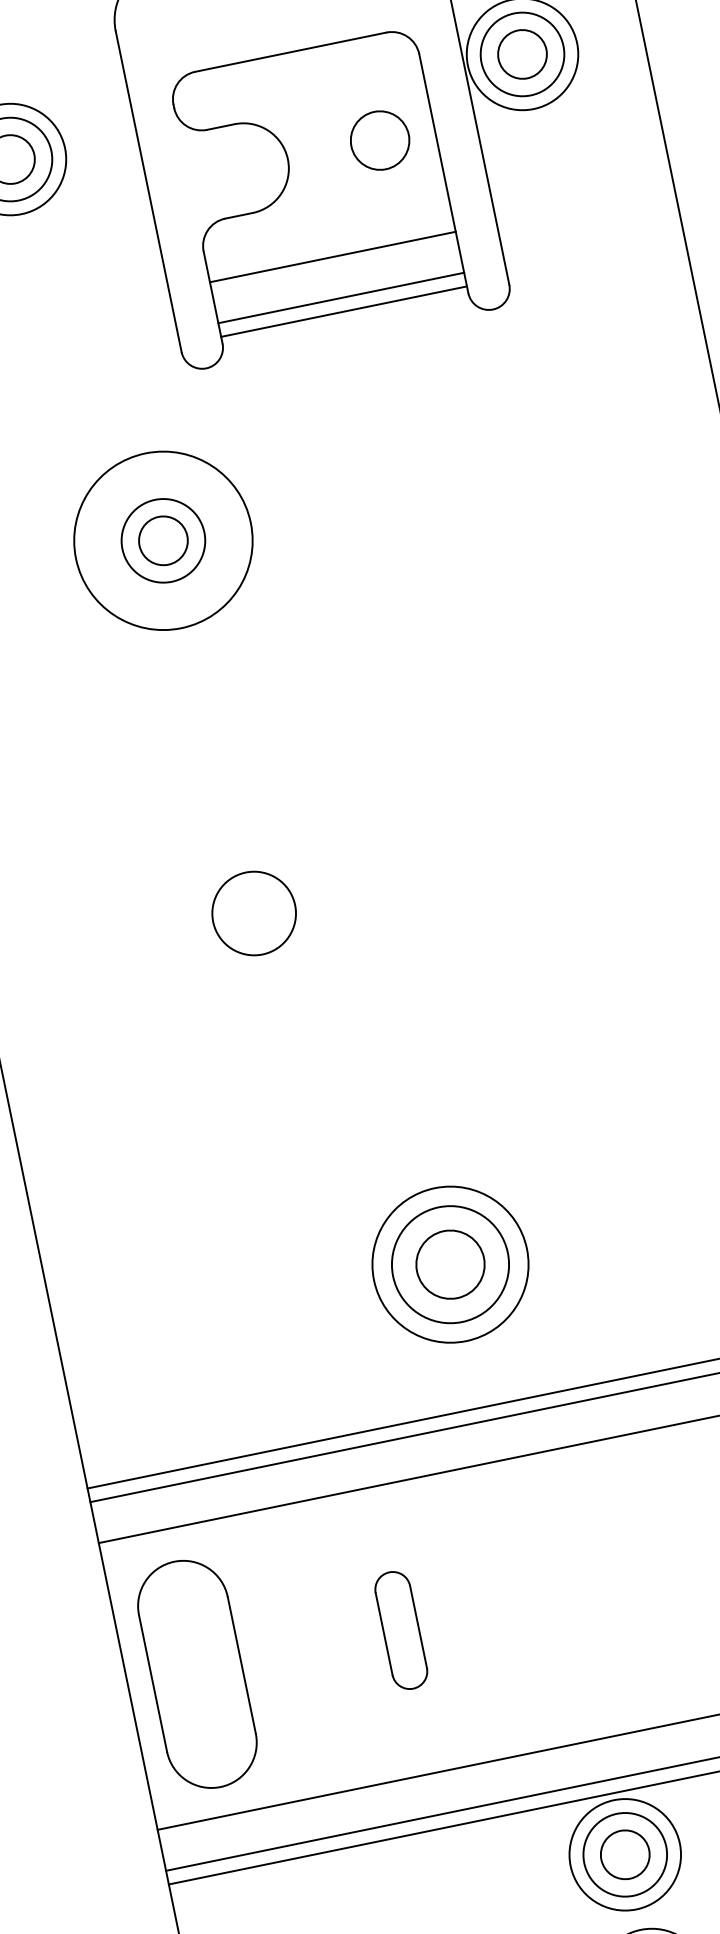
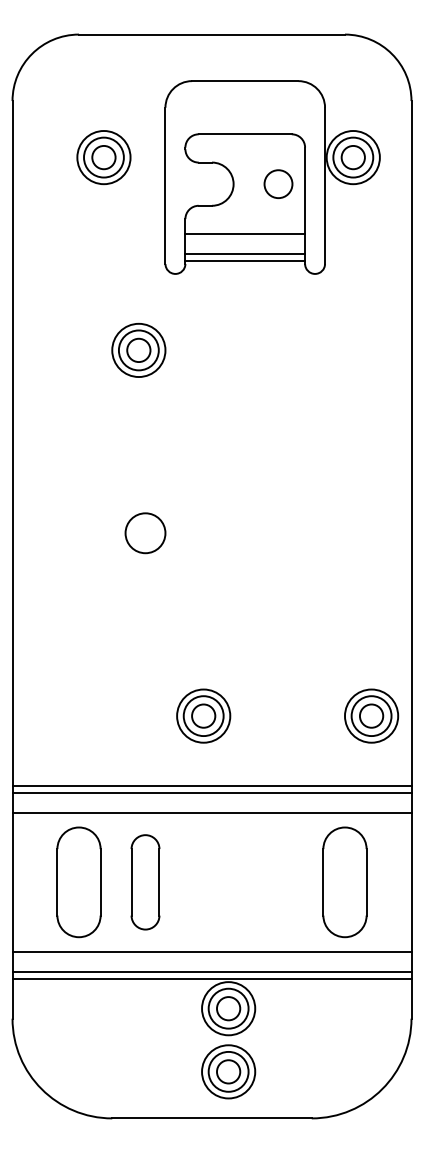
circle: (162, 541) -> (138, 350), size x0.62
part: (450, 1263) -> (203, 715), size x0.71
part: (401, 1630) -> (145, 882), size x1.67
part: (196, 1674) -> (78, 882), moved

